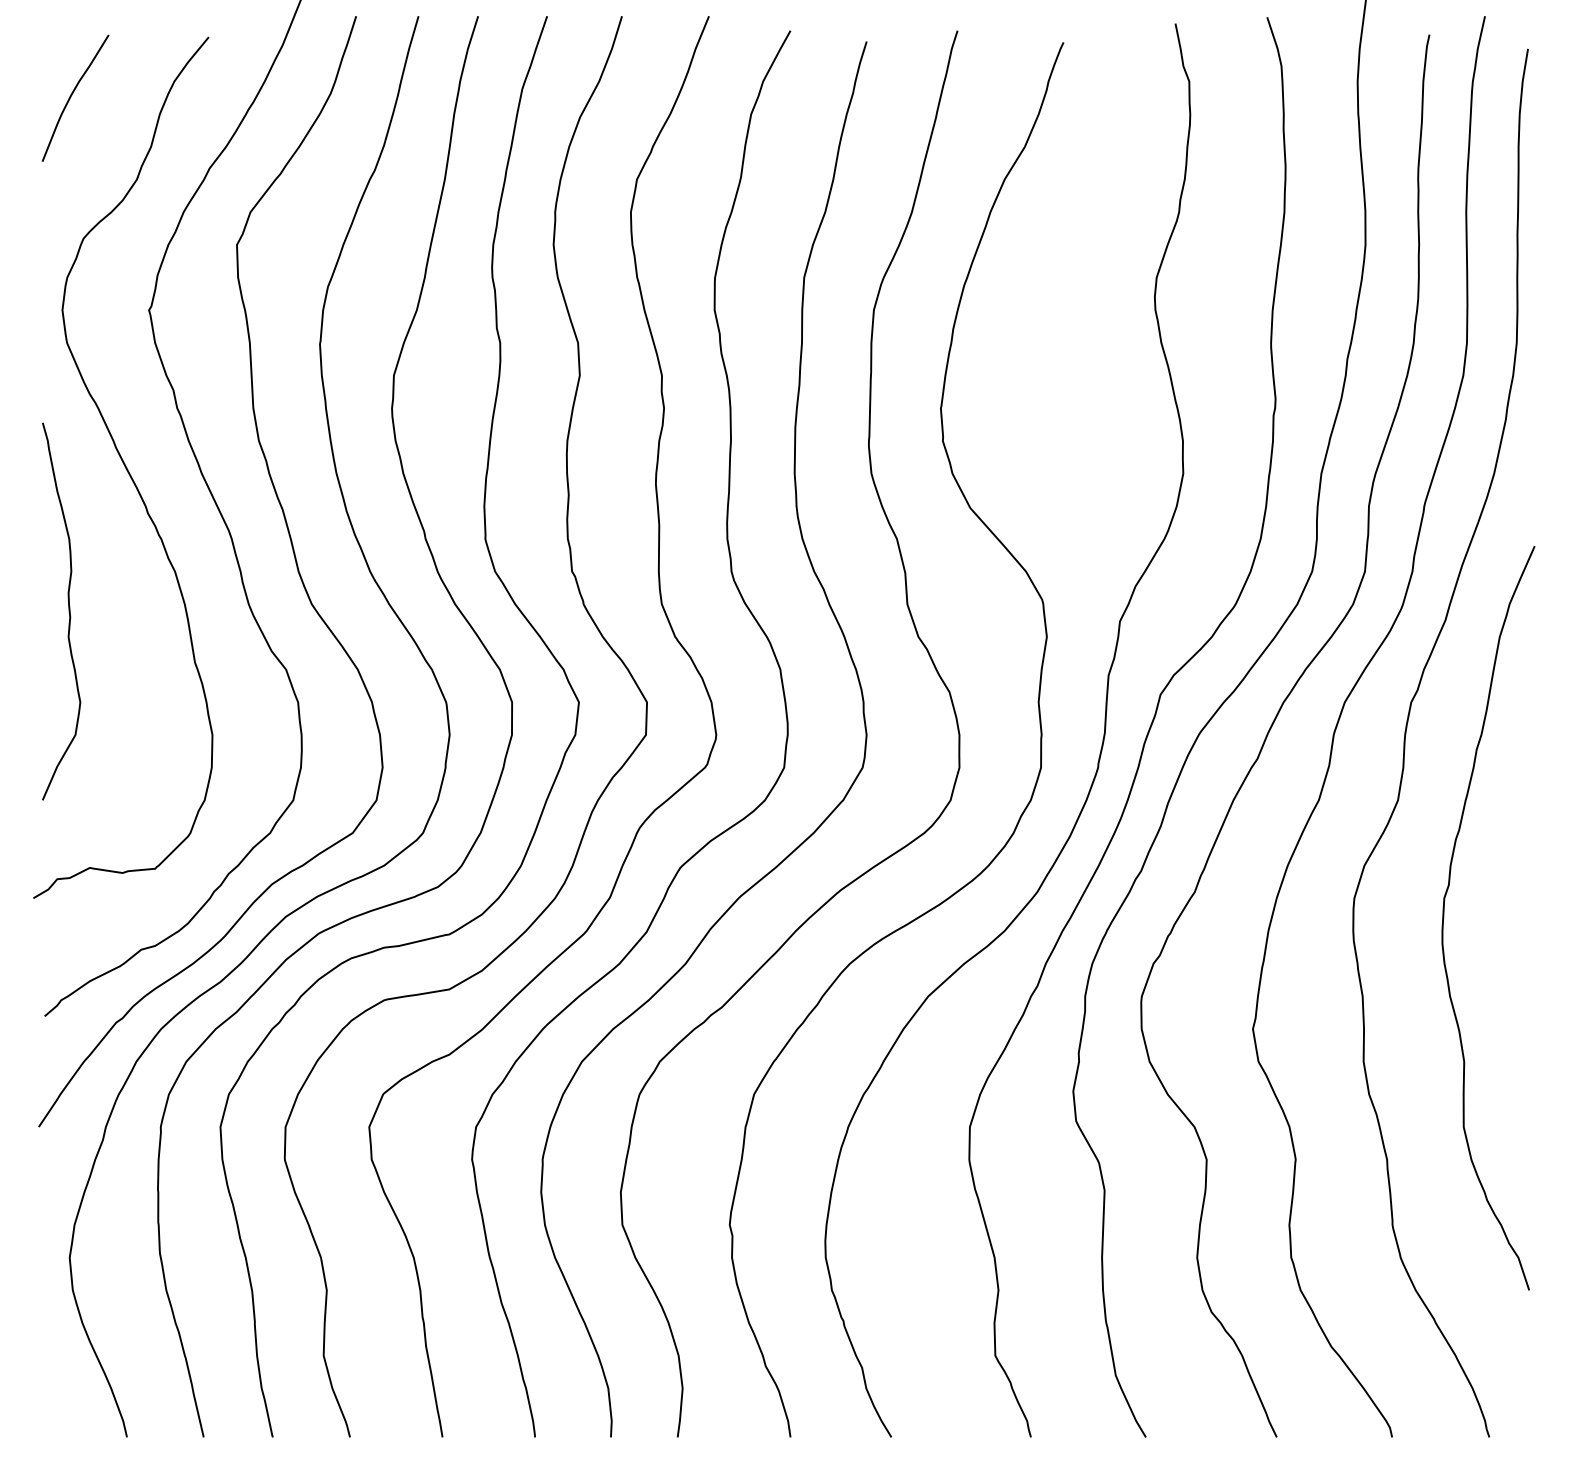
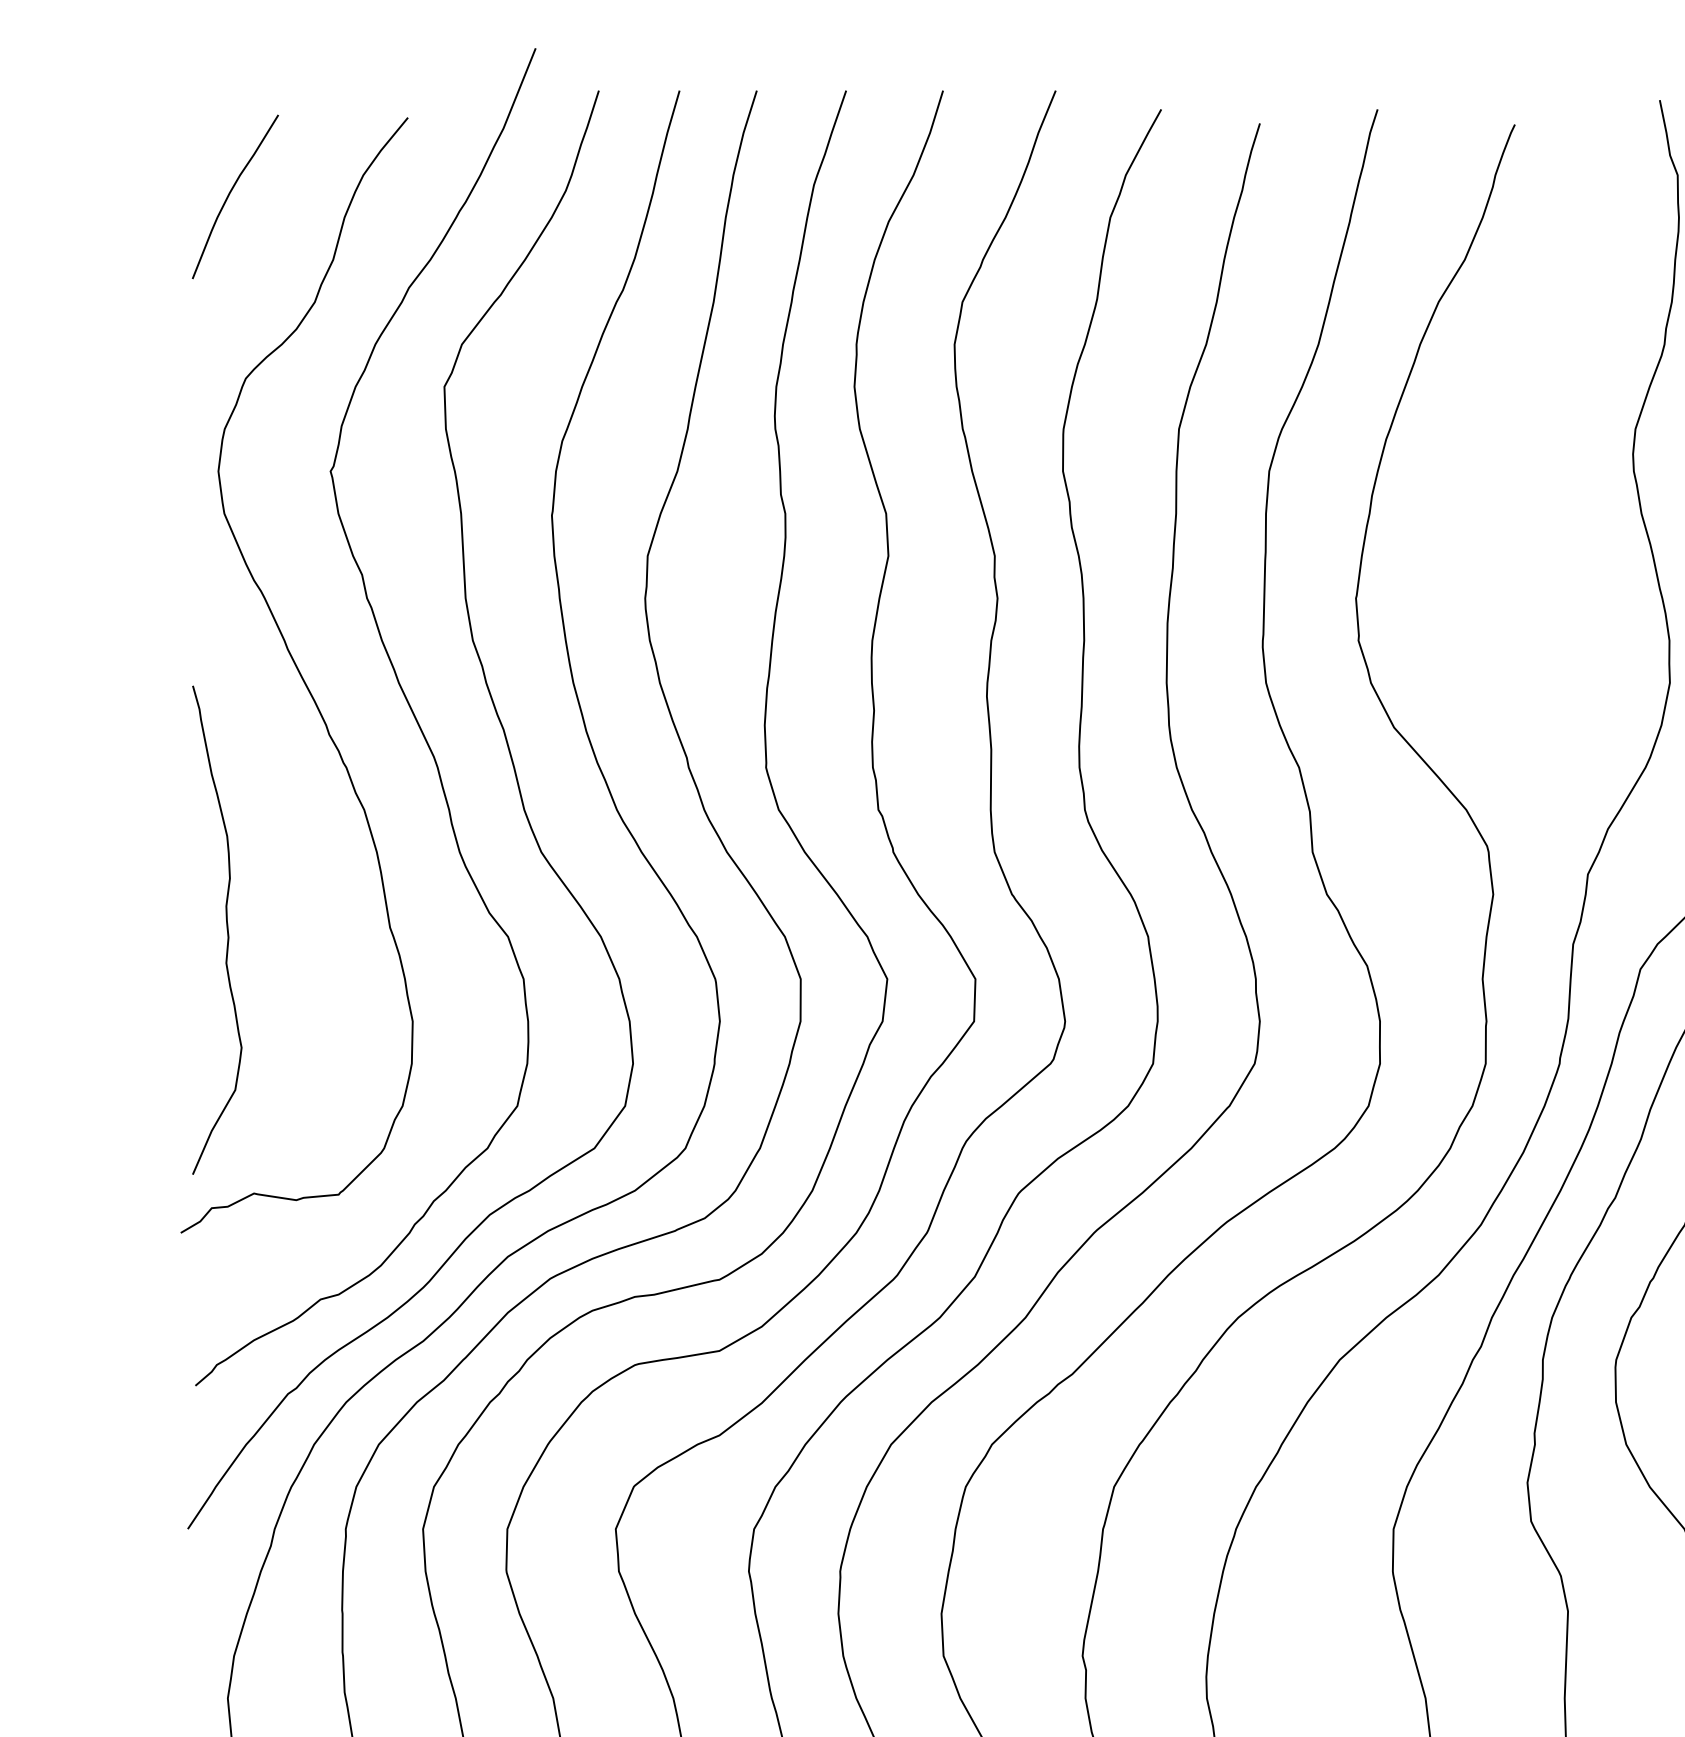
curve: (68, 611) -> (226, 930), moved

